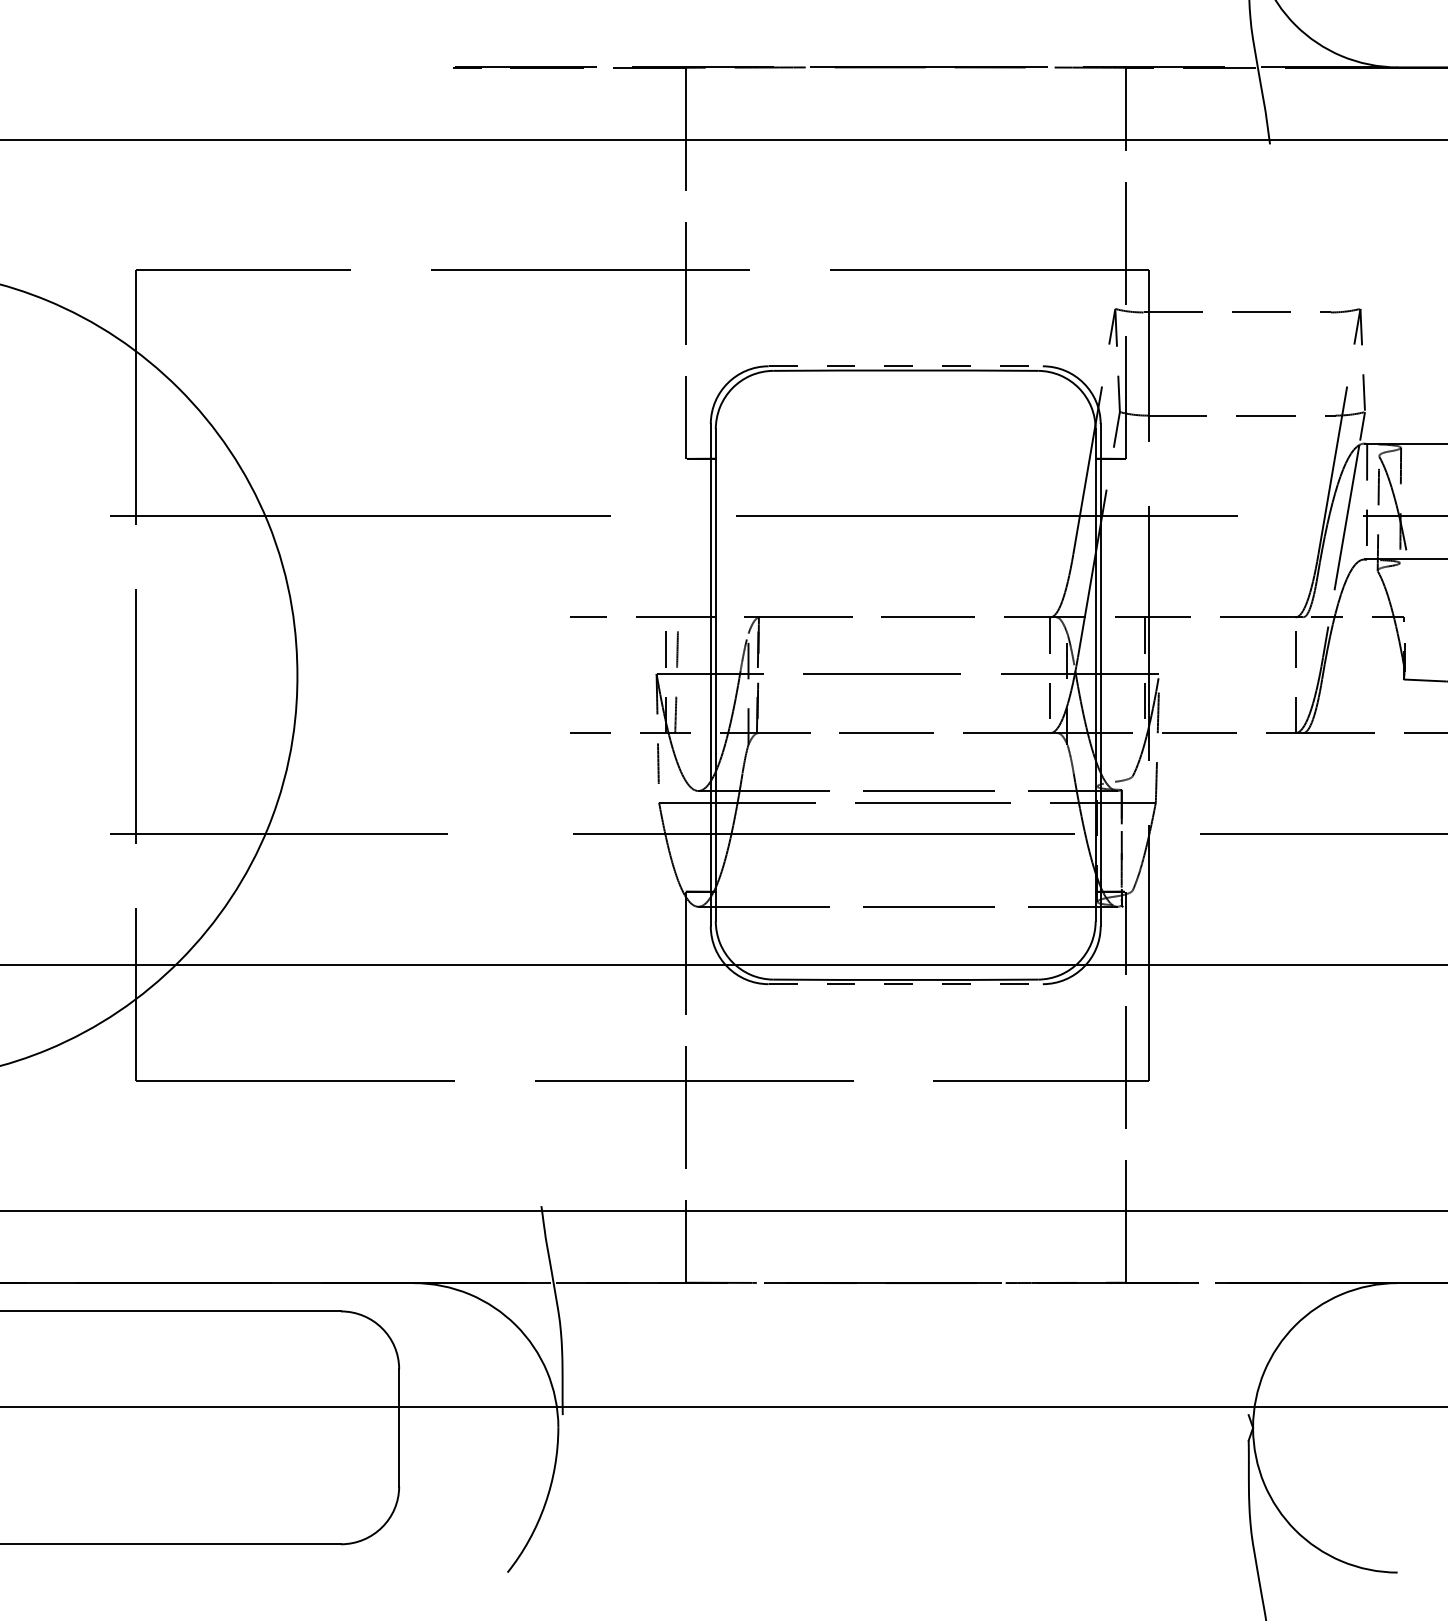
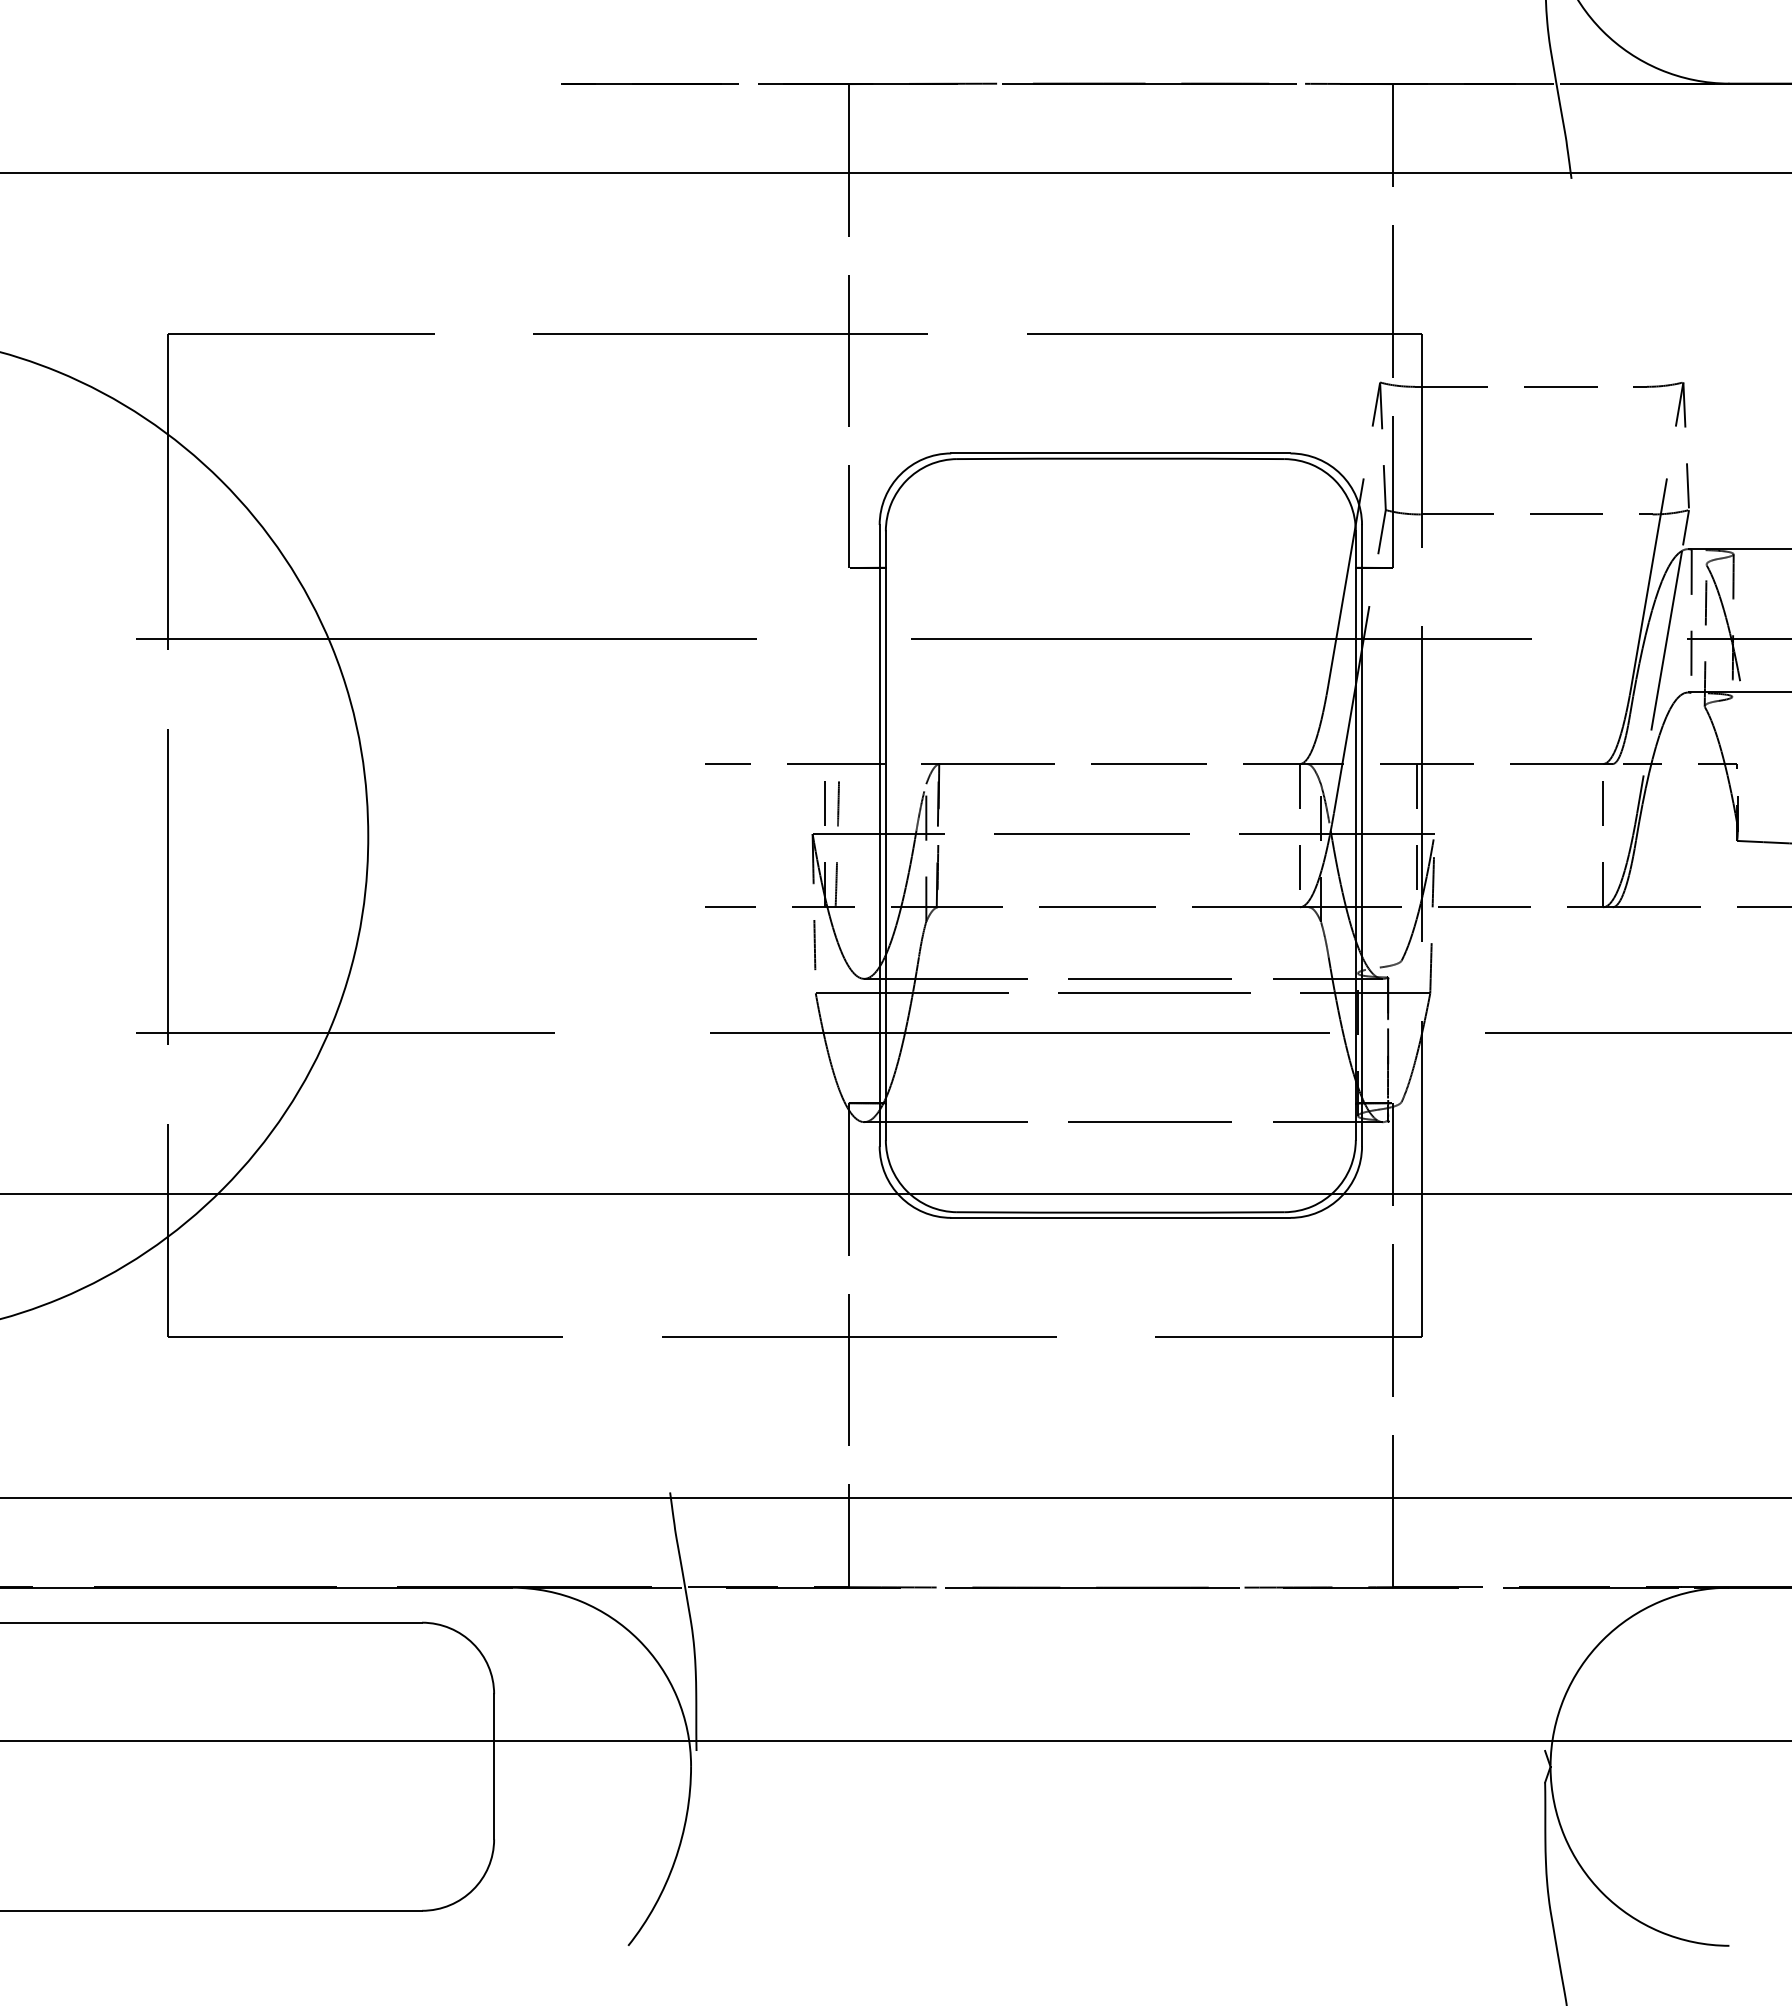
line: (905, 366) -> (1120, 453), dashed -> solid
line: (905, 983) -> (1120, 1217), dashed -> solid

